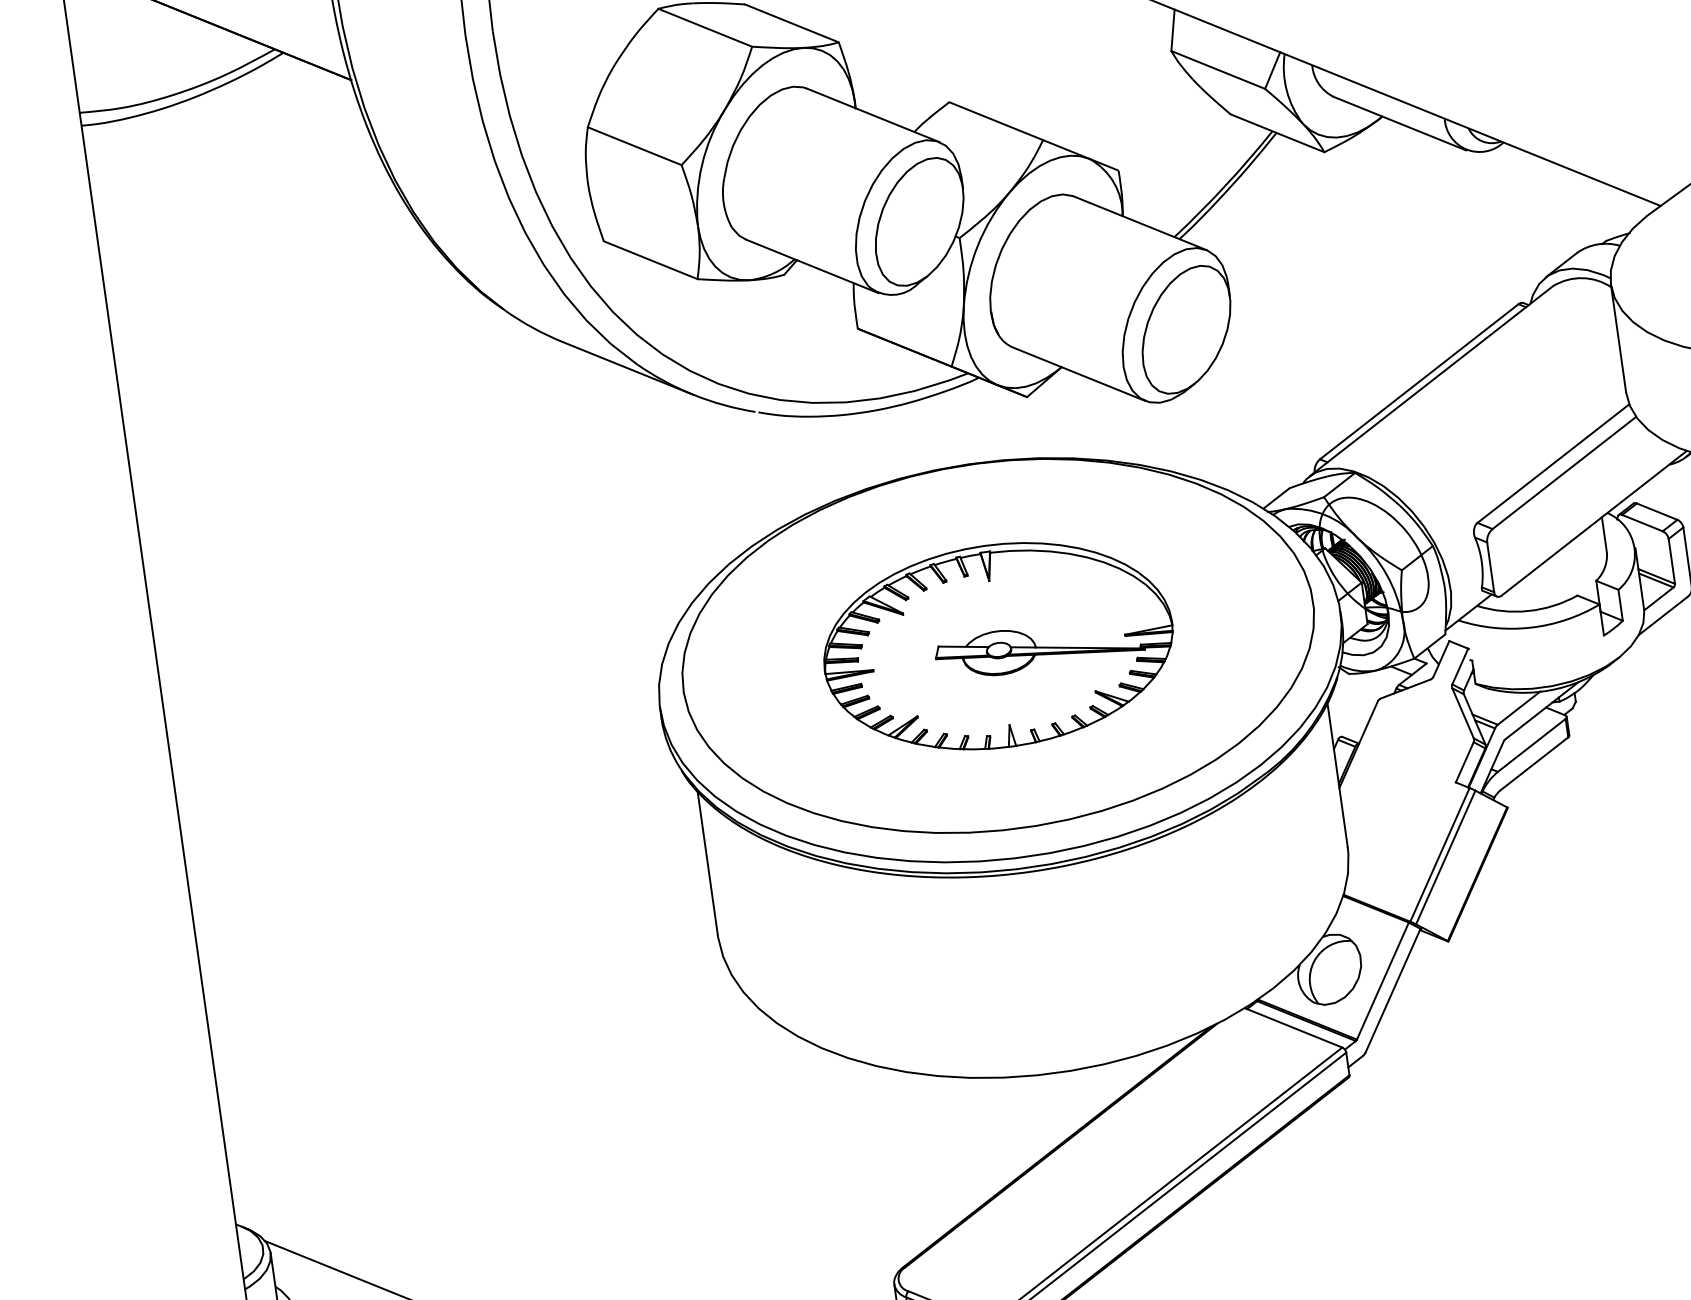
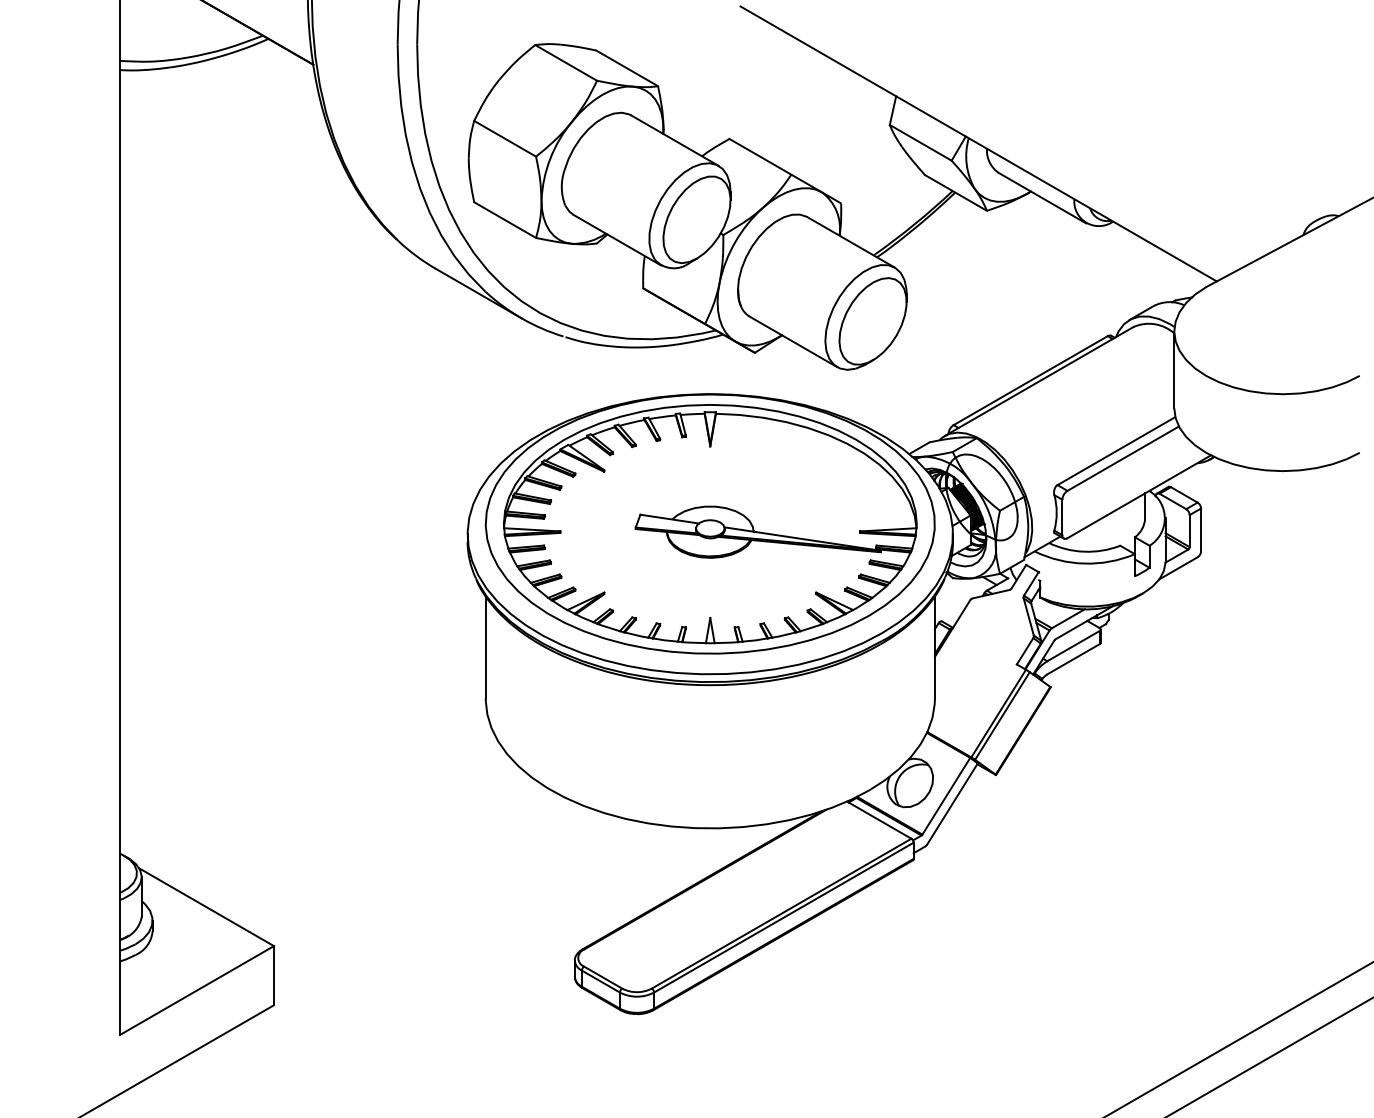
part: (998, 646) -> (710, 524), size x1.67

